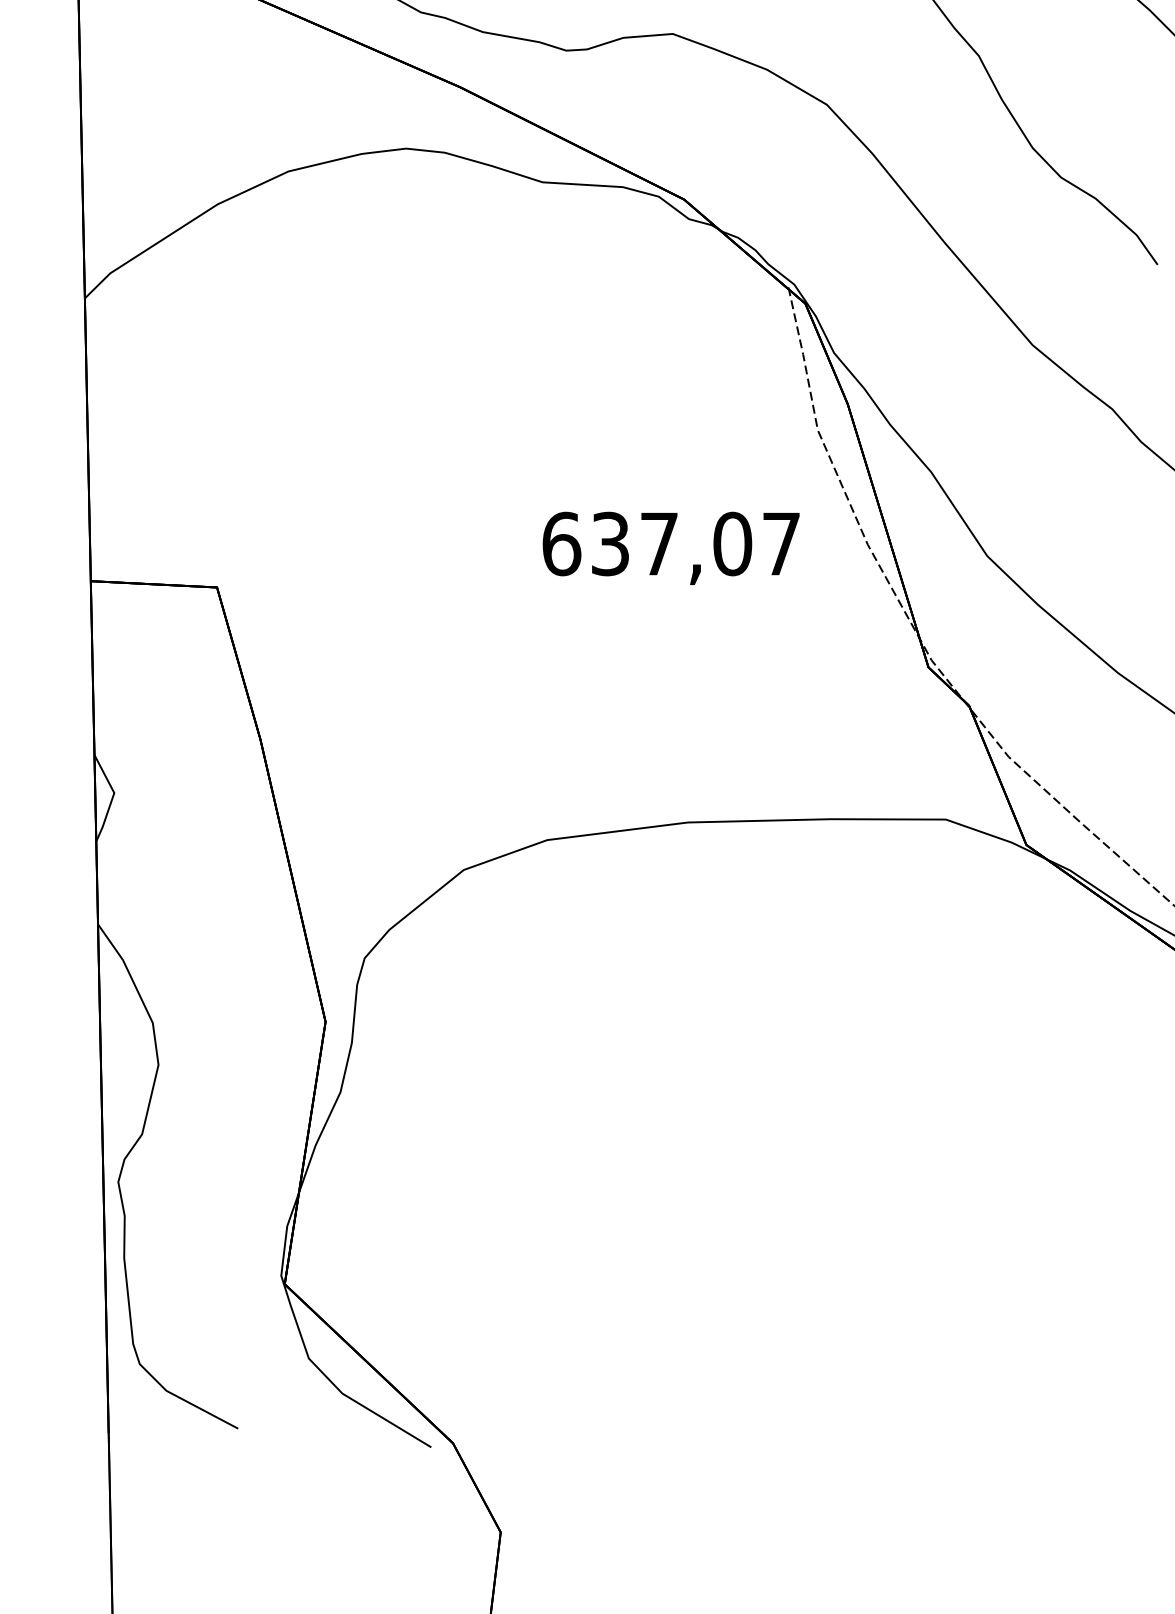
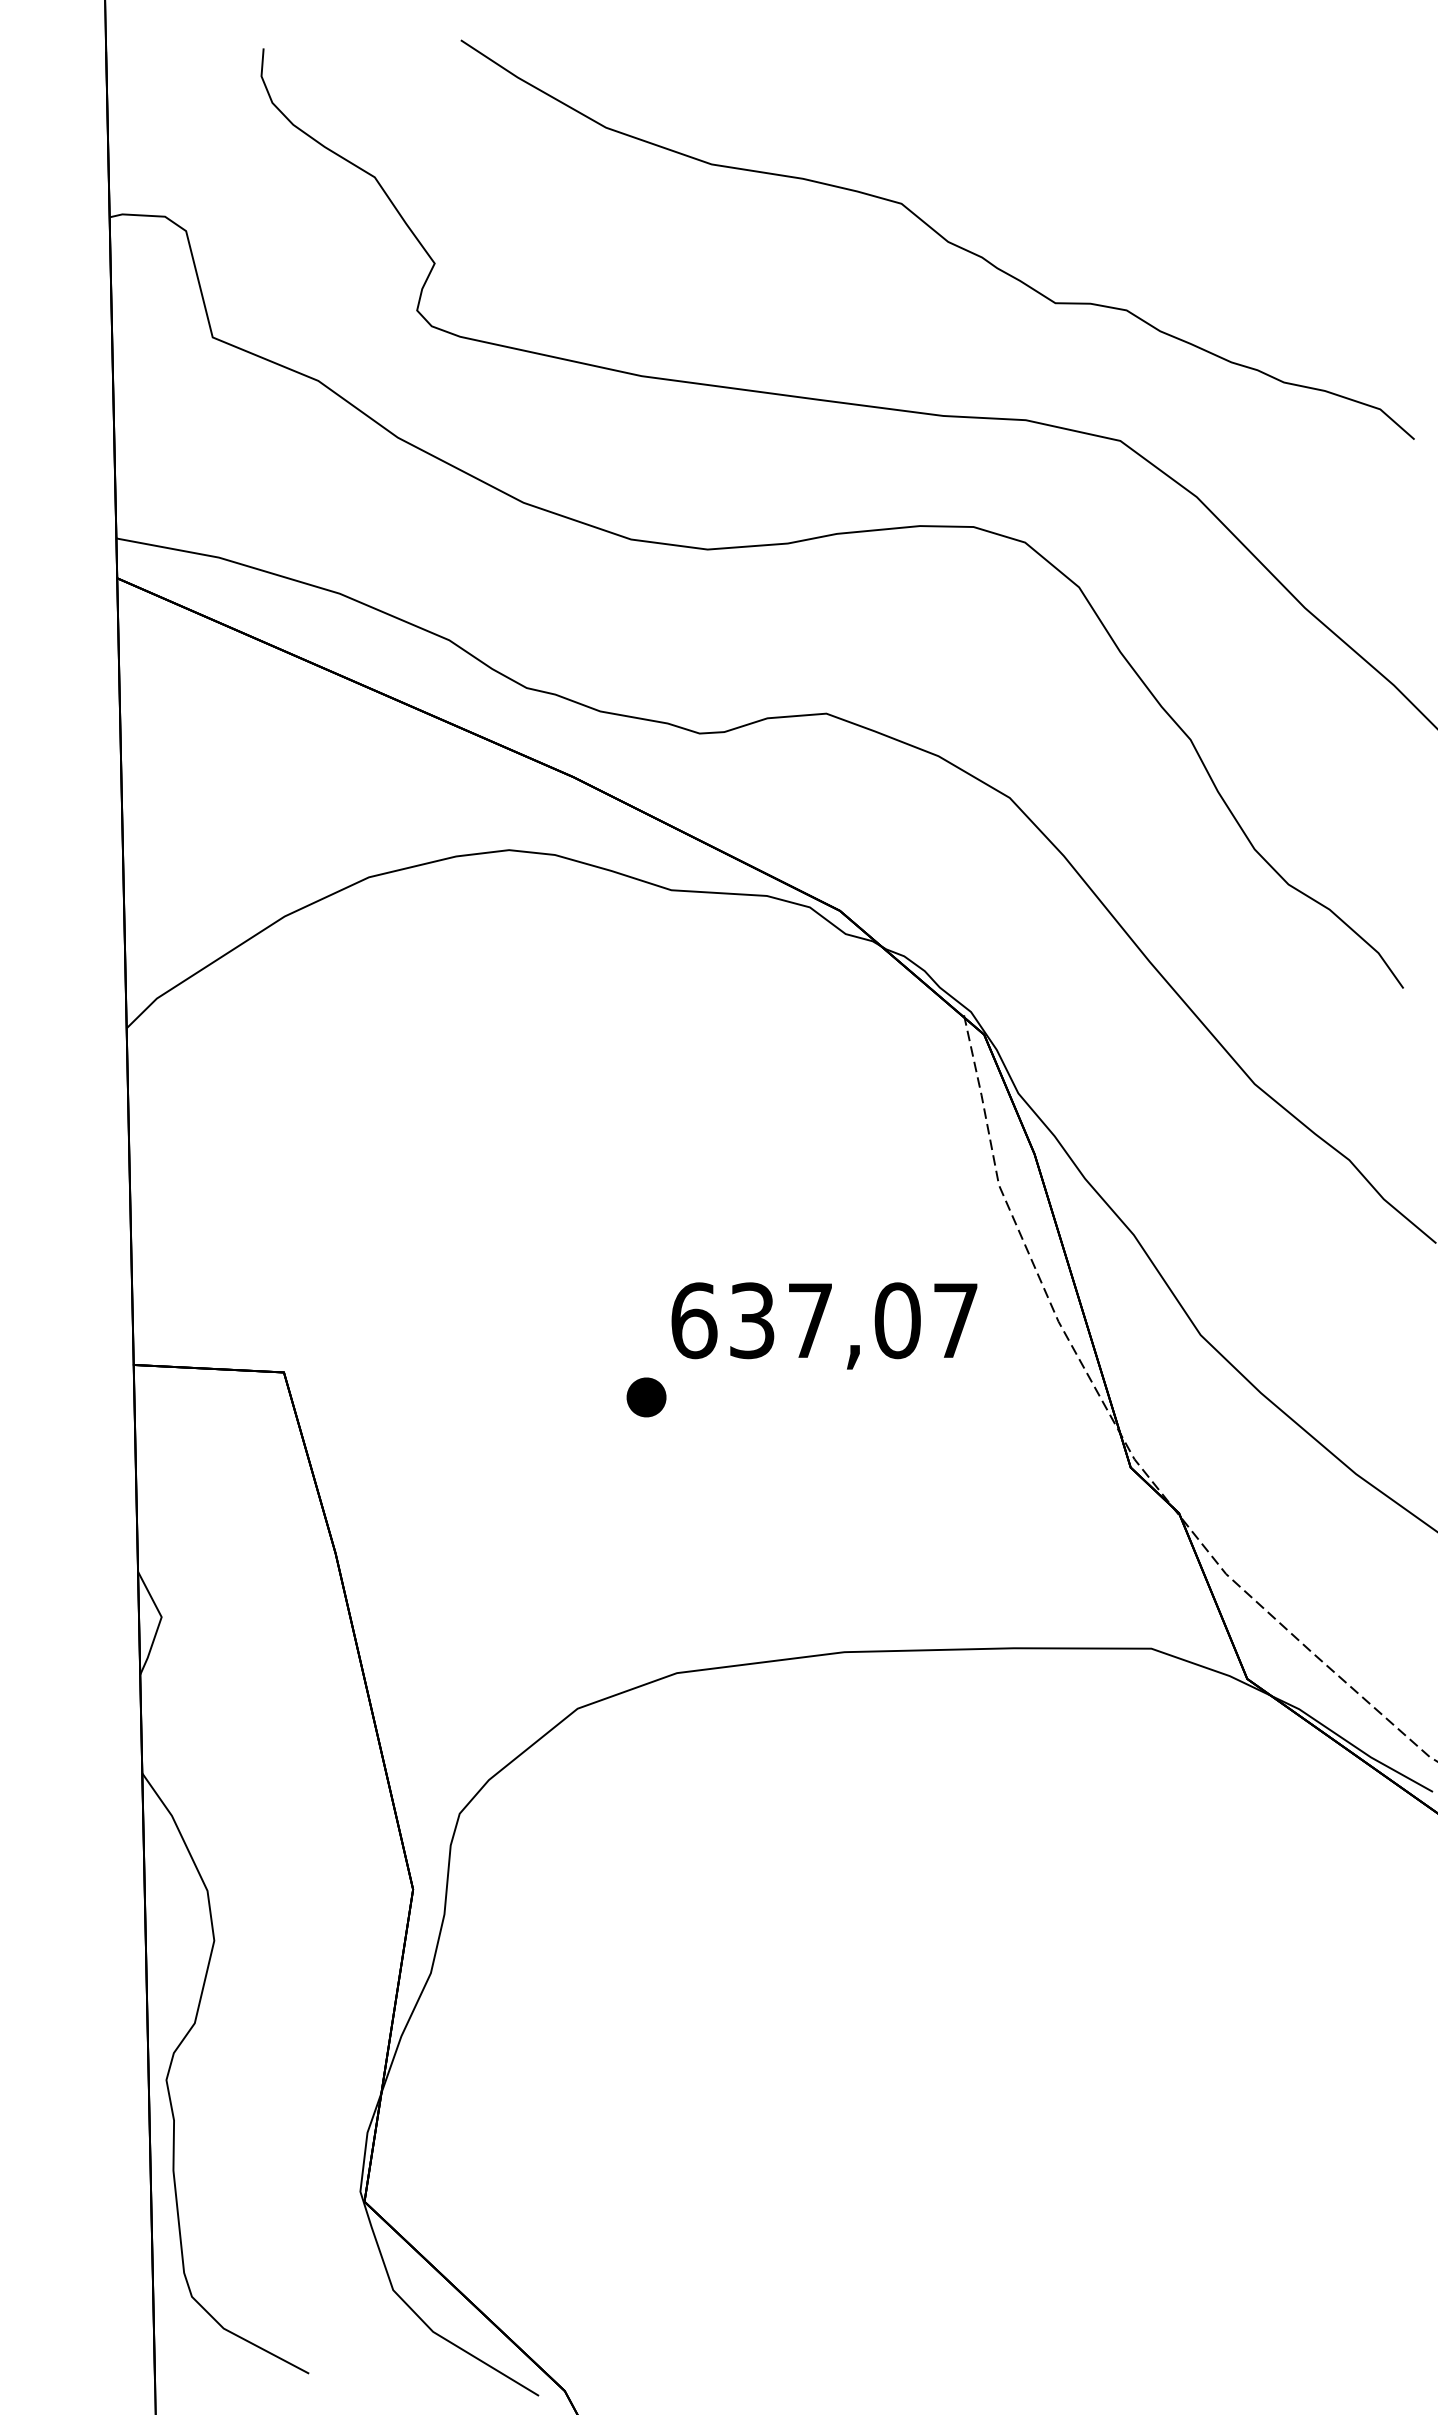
part: (521, 608) -> (646, 1397), added

